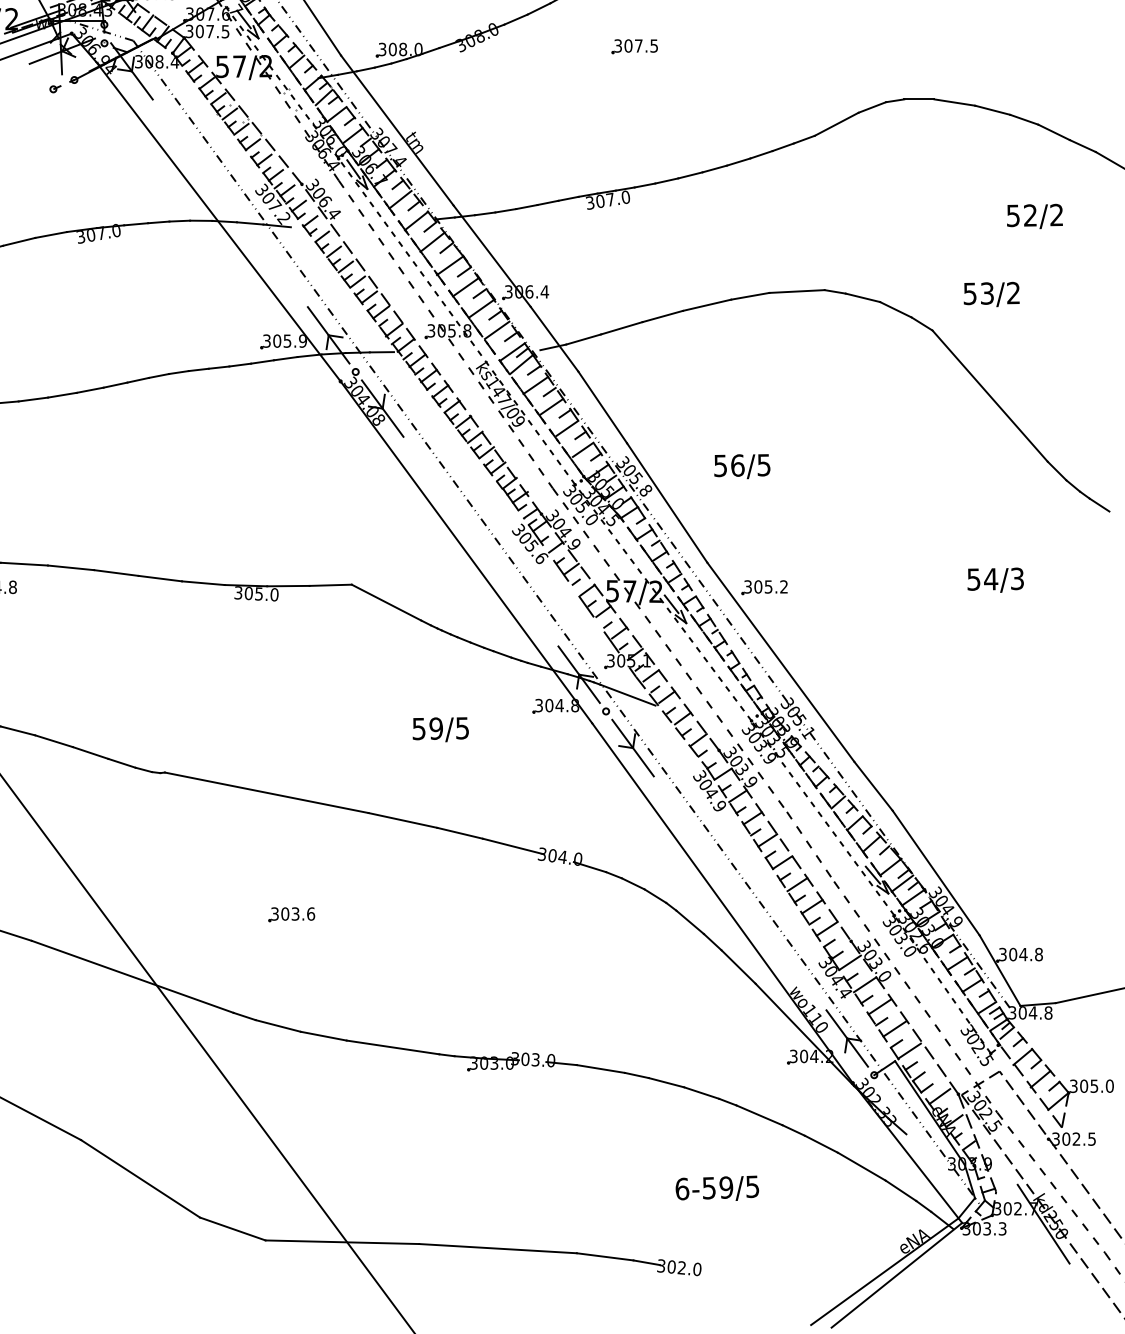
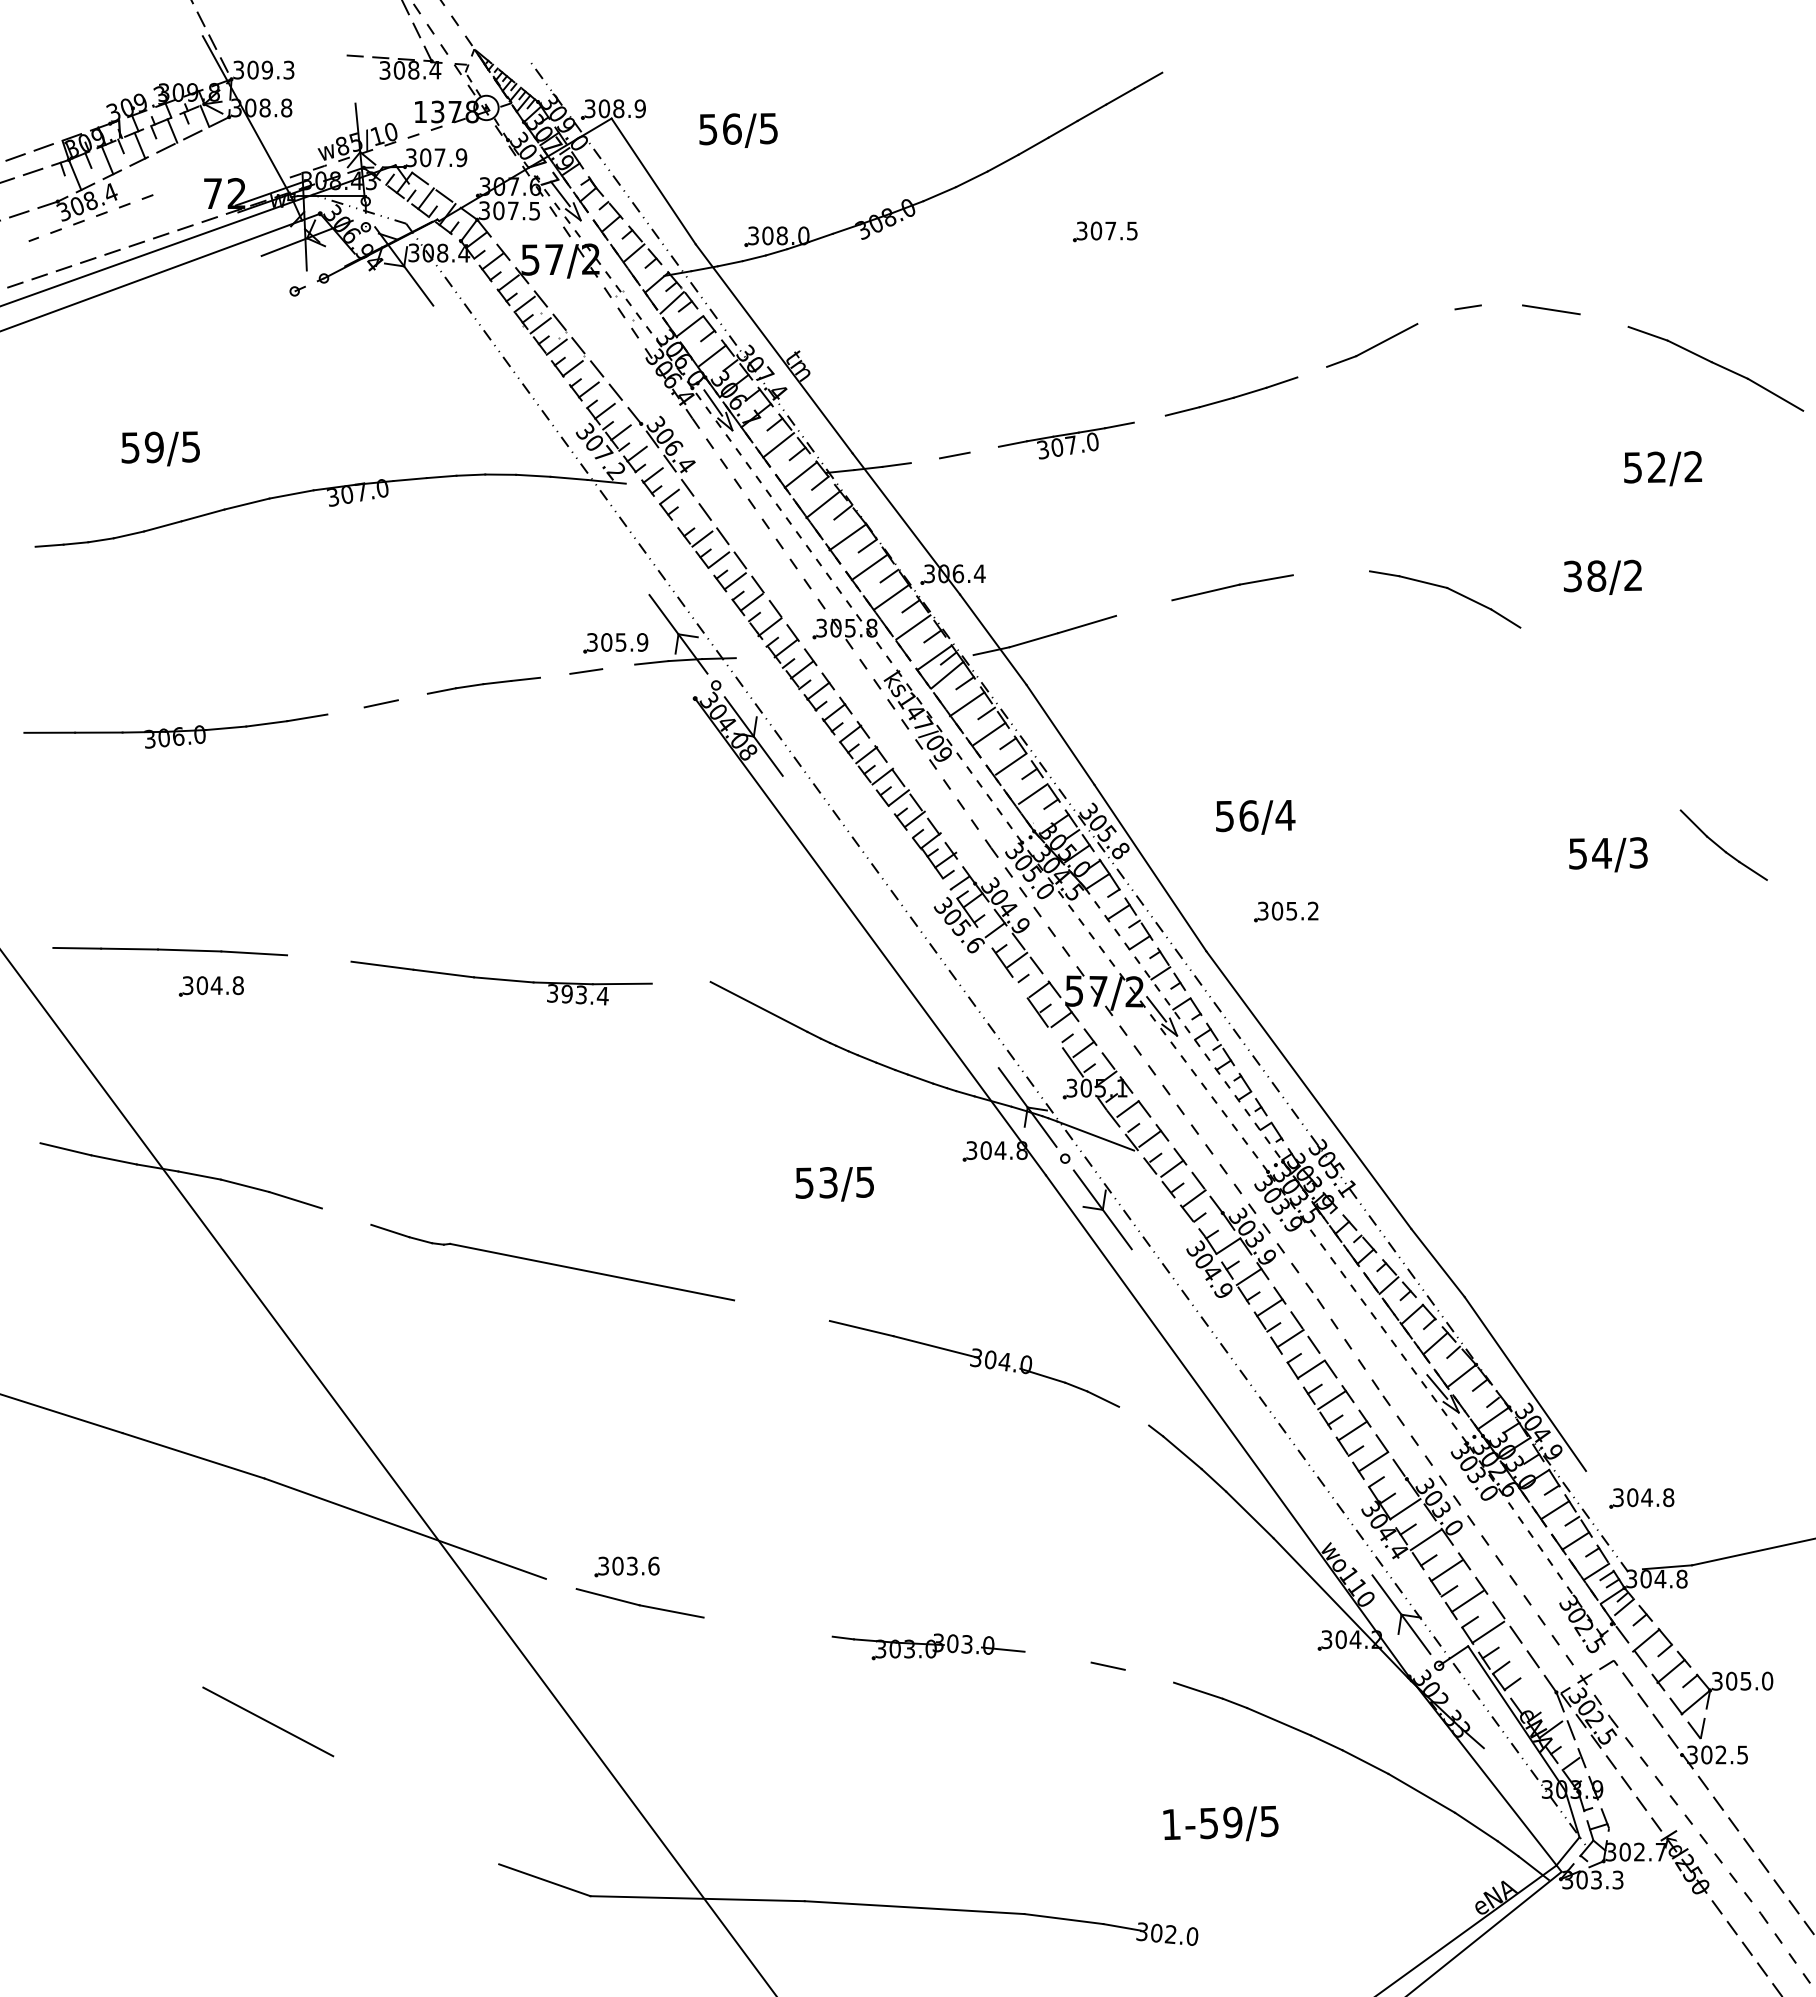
line: (919, 99) -> (1501, 305), removed
line: (872, 107) -> (1436, 316), removed
line: (992, 110) -> (1603, 320), removed
line: (783, 146) -> (1312, 371), removed
line: (666, 180) -> (1149, 418), removed
line: (547, 202) -> (983, 449), removed
line: (505, 210) -> (925, 460), removed
line: (218, 221) -> (524, 475), removed
line: (333, 251) -> (685, 517), removed
line: (796, 291) -> (1330, 573), removed
text: (979, 293) -> (1585, 575), 53/2 -> 38/2
line: (662, 316) -> (1144, 607), removed
line: (381, 351) -> (752, 657), removed
line: (285, 358) -> (618, 666), removed
line: (240, 364) -> (555, 675), removed
line: (137, 379) -> (412, 696), removed
line: (89, 389) -> (345, 710), removed
line: (990, 395) -> (1600, 718), removed
text: (764, 465) -> (1285, 815), 56/5 -> 56/4
line: (71, 567) -> (319, 958), removed
text: (995, 580) -> (1608, 854), moved
line: (330, 585) -> (680, 982), removed
part: (764, 587) -> (1286, 911), moved
text: (261, 594) -> (584, 995), 305.0 -> 393.4
line: (690, 615) -> (1183, 1024), removed
text: (436, 728) -> (828, 1182), 59/5 -> 53/5
line: (90, 752) -> (346, 1216), removed
line: (402, 820) -> (781, 1310), removed
line: (902, 883) -> (1478, 1398), removed
line: (655, 895) -> (1134, 1415), removed
part: (291, 914) -> (626, 1566), moved
line: (1000, 970) -> (1614, 1520), removed
line: (244, 1016) -> (560, 1583), removed
line: (392, 1046) -> (767, 1626), removed
line: (600, 1068) -> (1057, 1656), removed
line: (666, 1082) -> (1149, 1675), removed
line: (939, 1096) -> (1530, 1695), removed
line: (140, 1178) -> (416, 1810), removed
text: (682, 1189) -> (1171, 1824), 6-59/5 -> 1-59/5
line: (1043, 1224) -> (1675, 1873), removed

